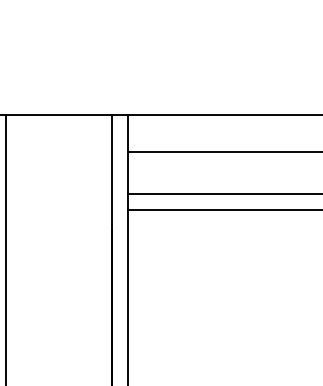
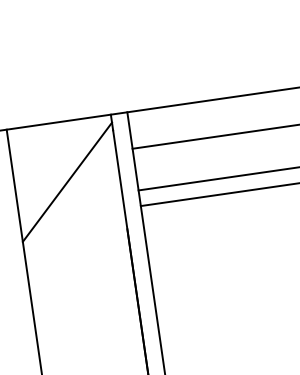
line: (58, 175) -> (66, 181), added

